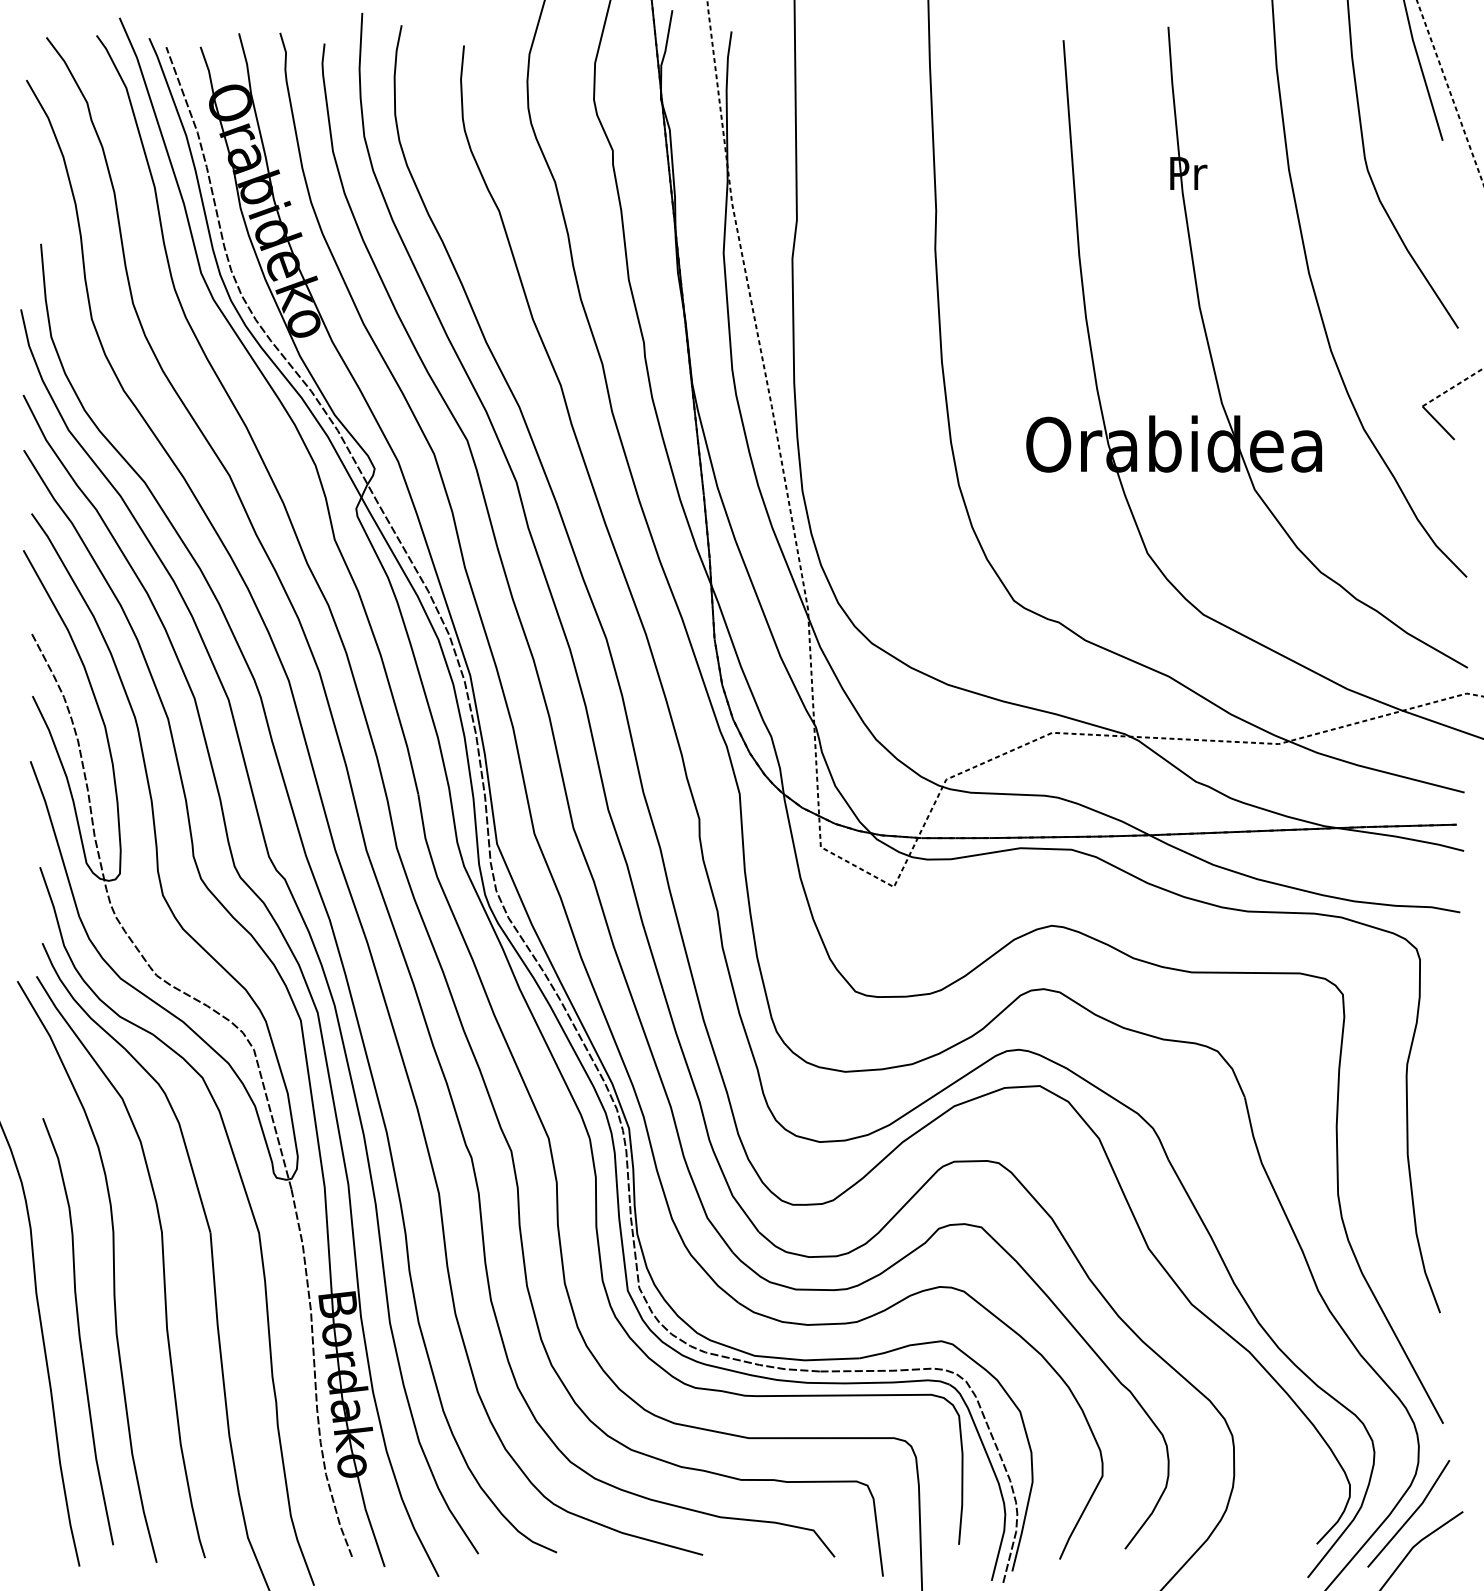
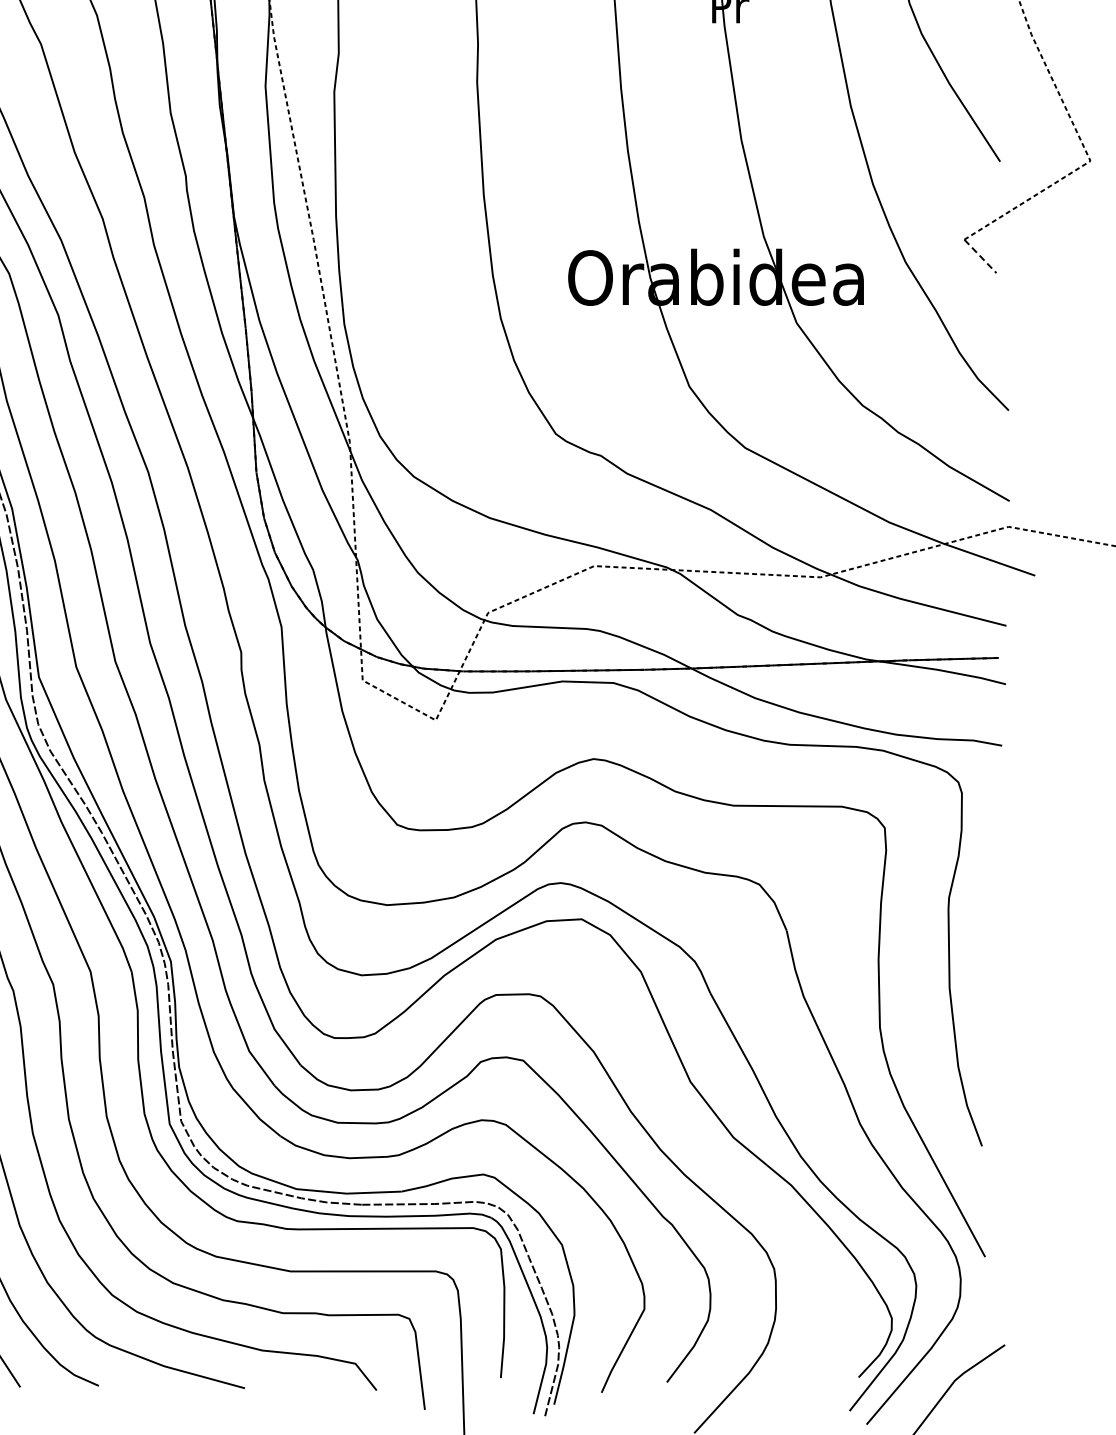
line: (1438, 423) -> (980, 256), solid -> dashed
line: (1410, 1515) -> (952, 1348), removed

